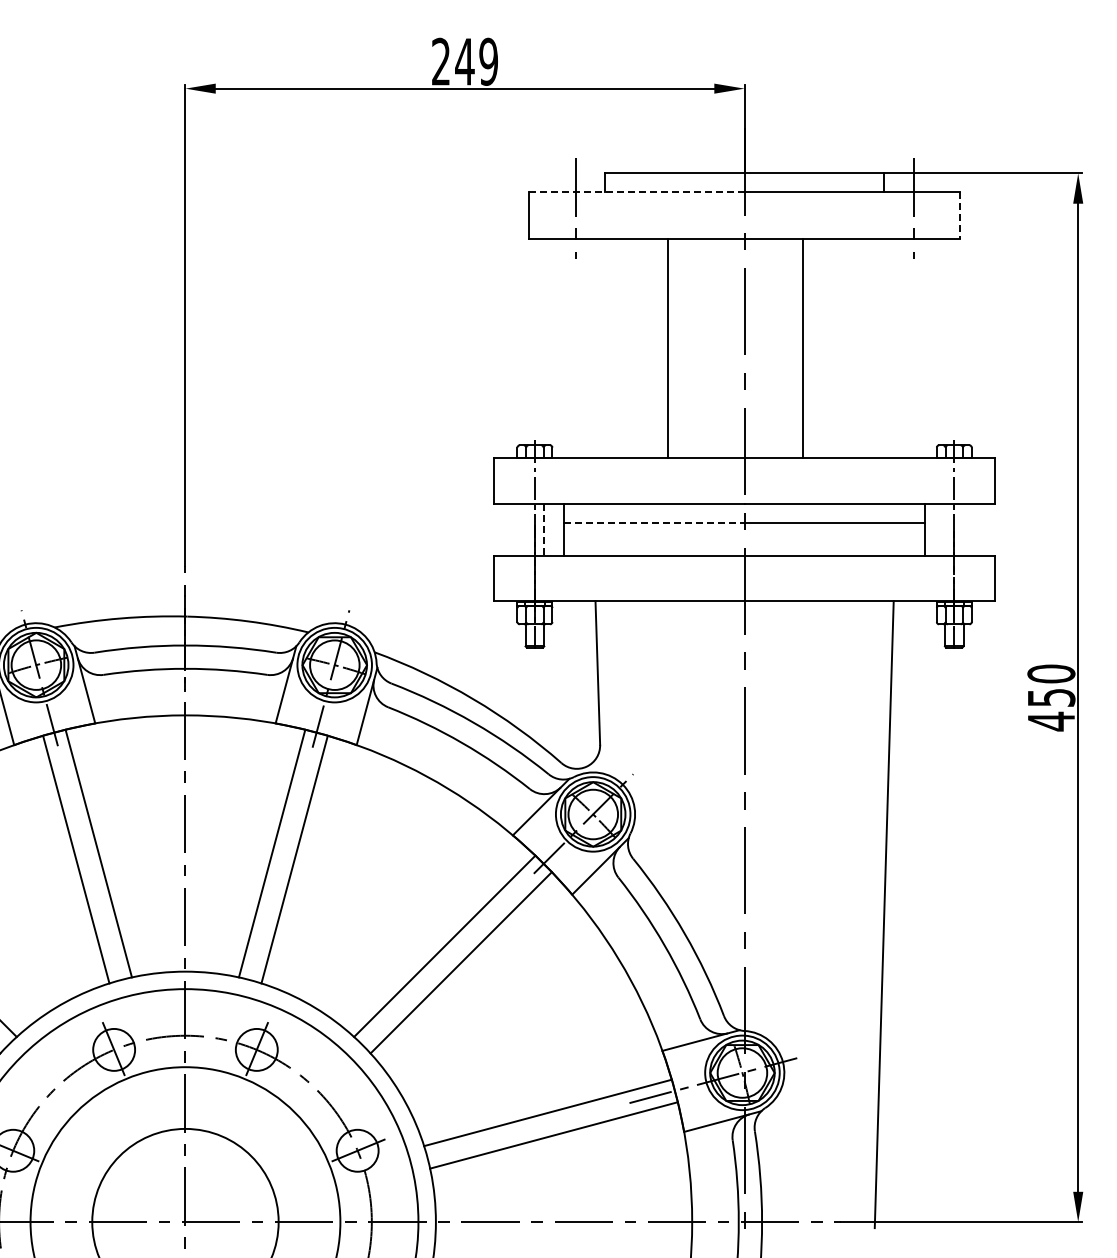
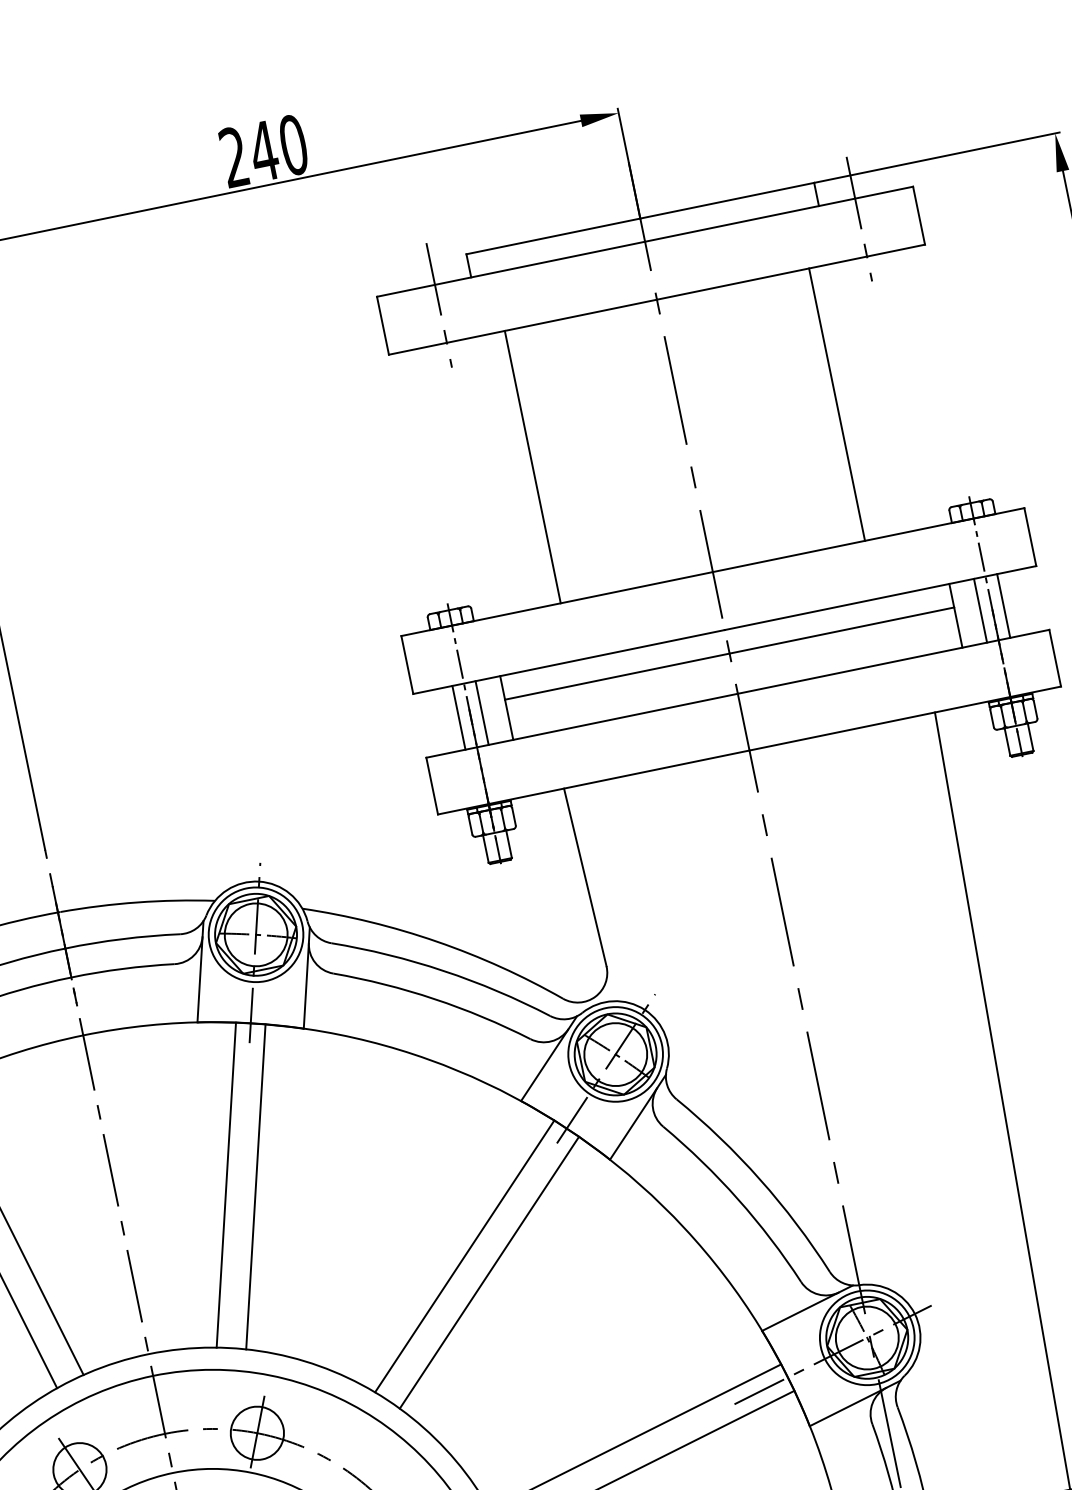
text: (488, 61) -> (293, 144), 249 -> 240
line: (636, 192) -> (510, 269), dashed -> solid
line: (960, 215) -> (919, 215), dashed -> solid
line: (668, 347) -> (532, 466), moved
line: (802, 347) -> (836, 403), moved
line: (654, 523) -> (617, 676), dashed -> solid
line: (525, 529) -> (458, 717), added
line: (544, 529) -> (482, 712), dashed -> solid
line: (944, 529) -> (979, 610), added
line: (963, 529) -> (1003, 605), added

